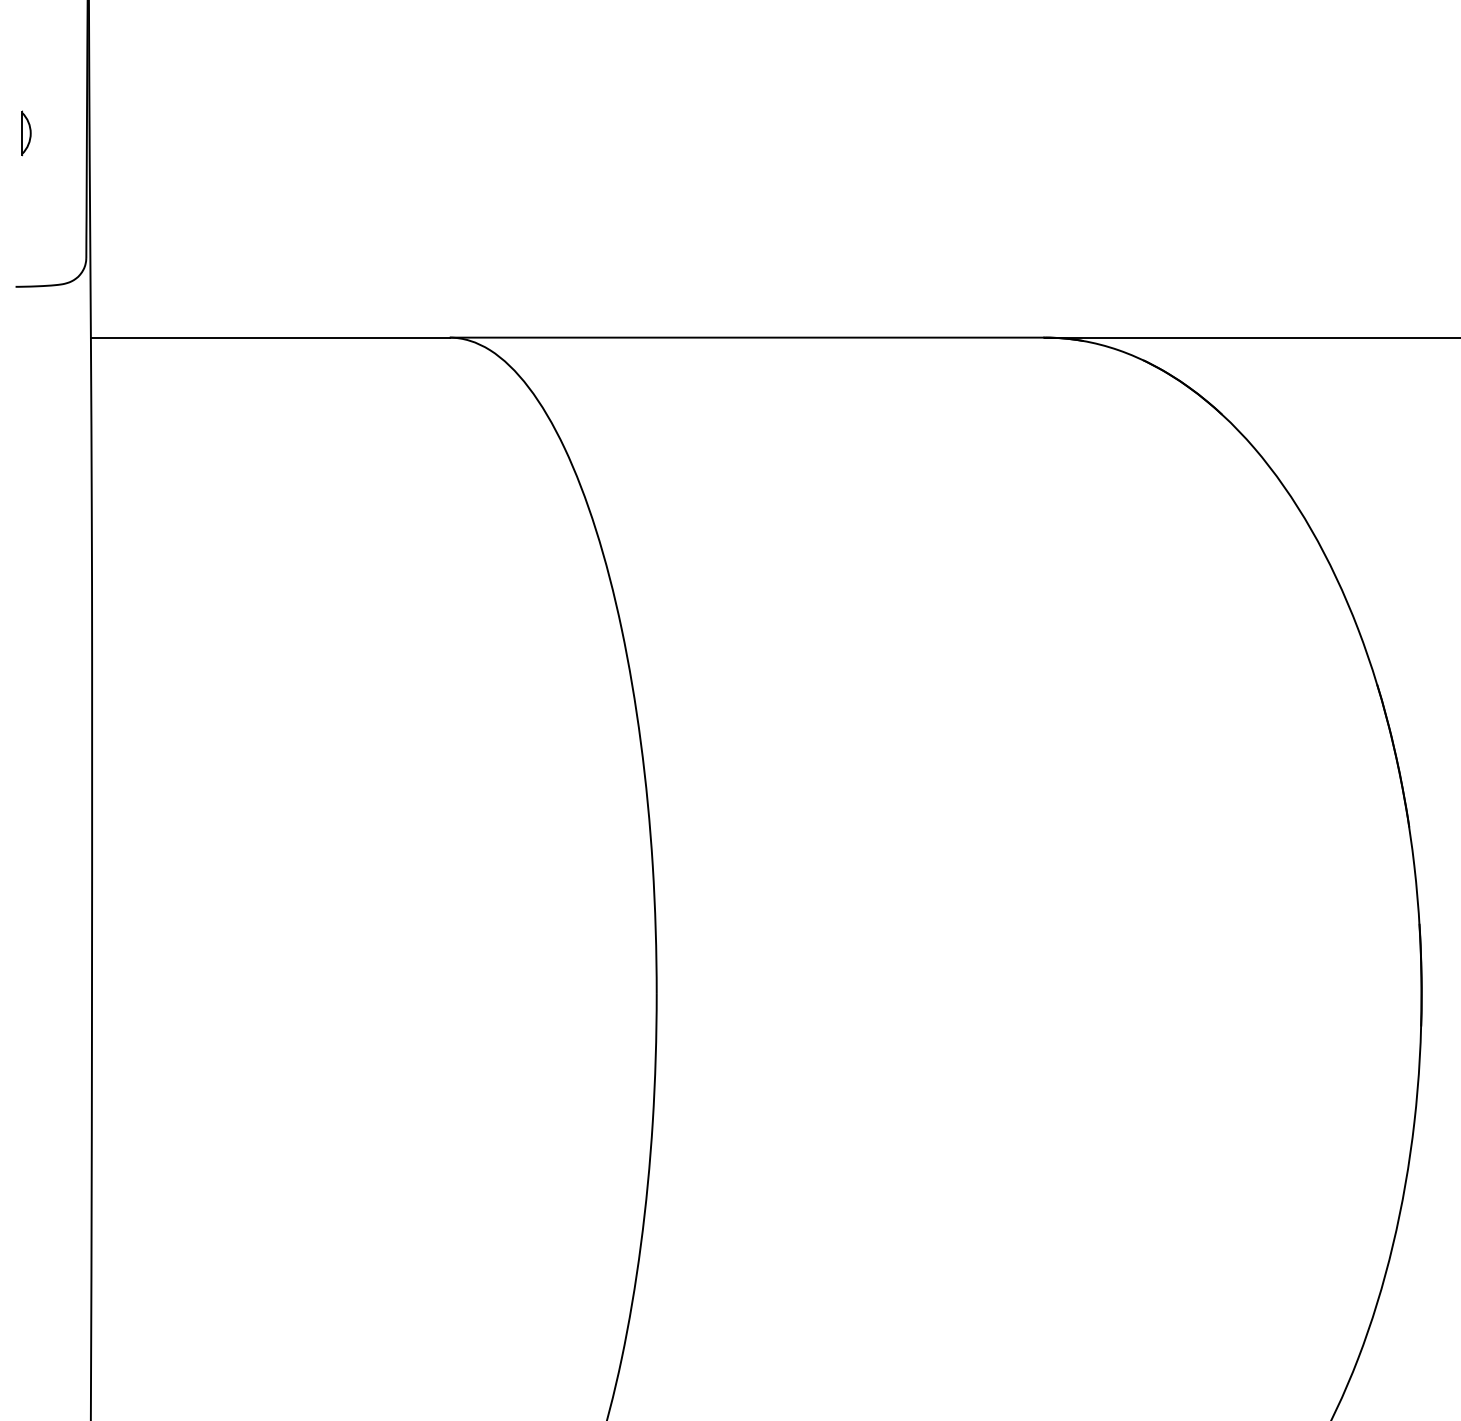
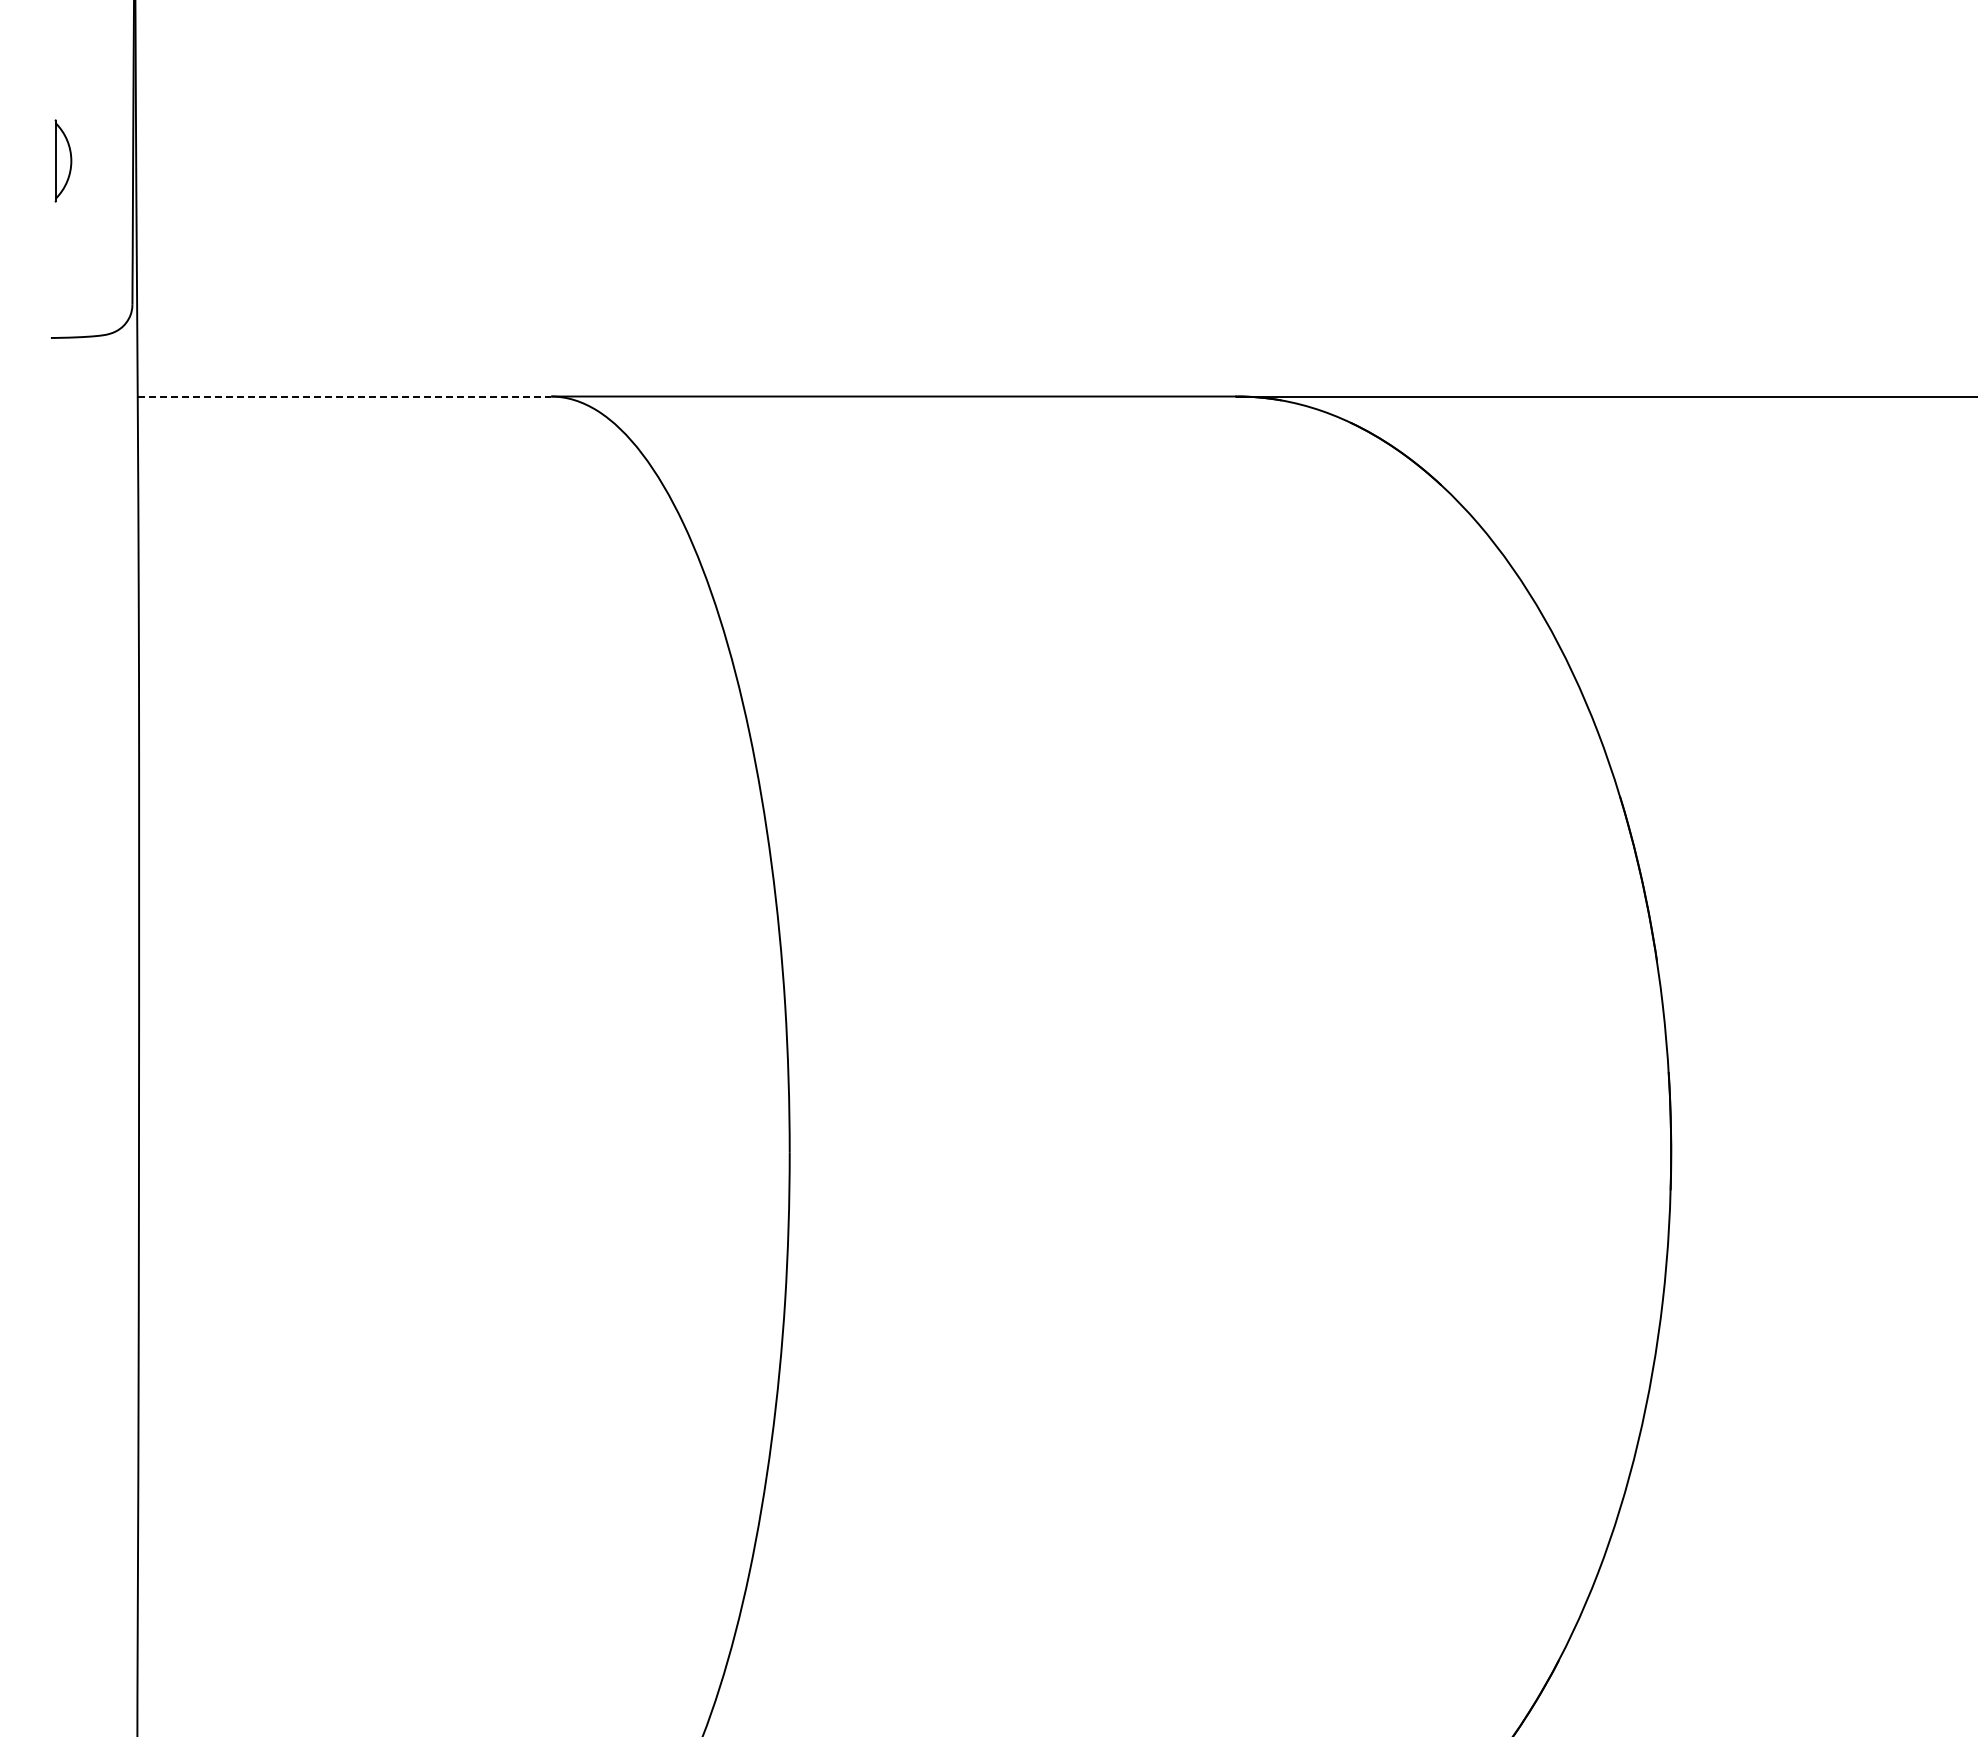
part: (26, 133) -> (63, 161), size x1.6
line: (270, 337) -> (344, 396), solid -> dashed

